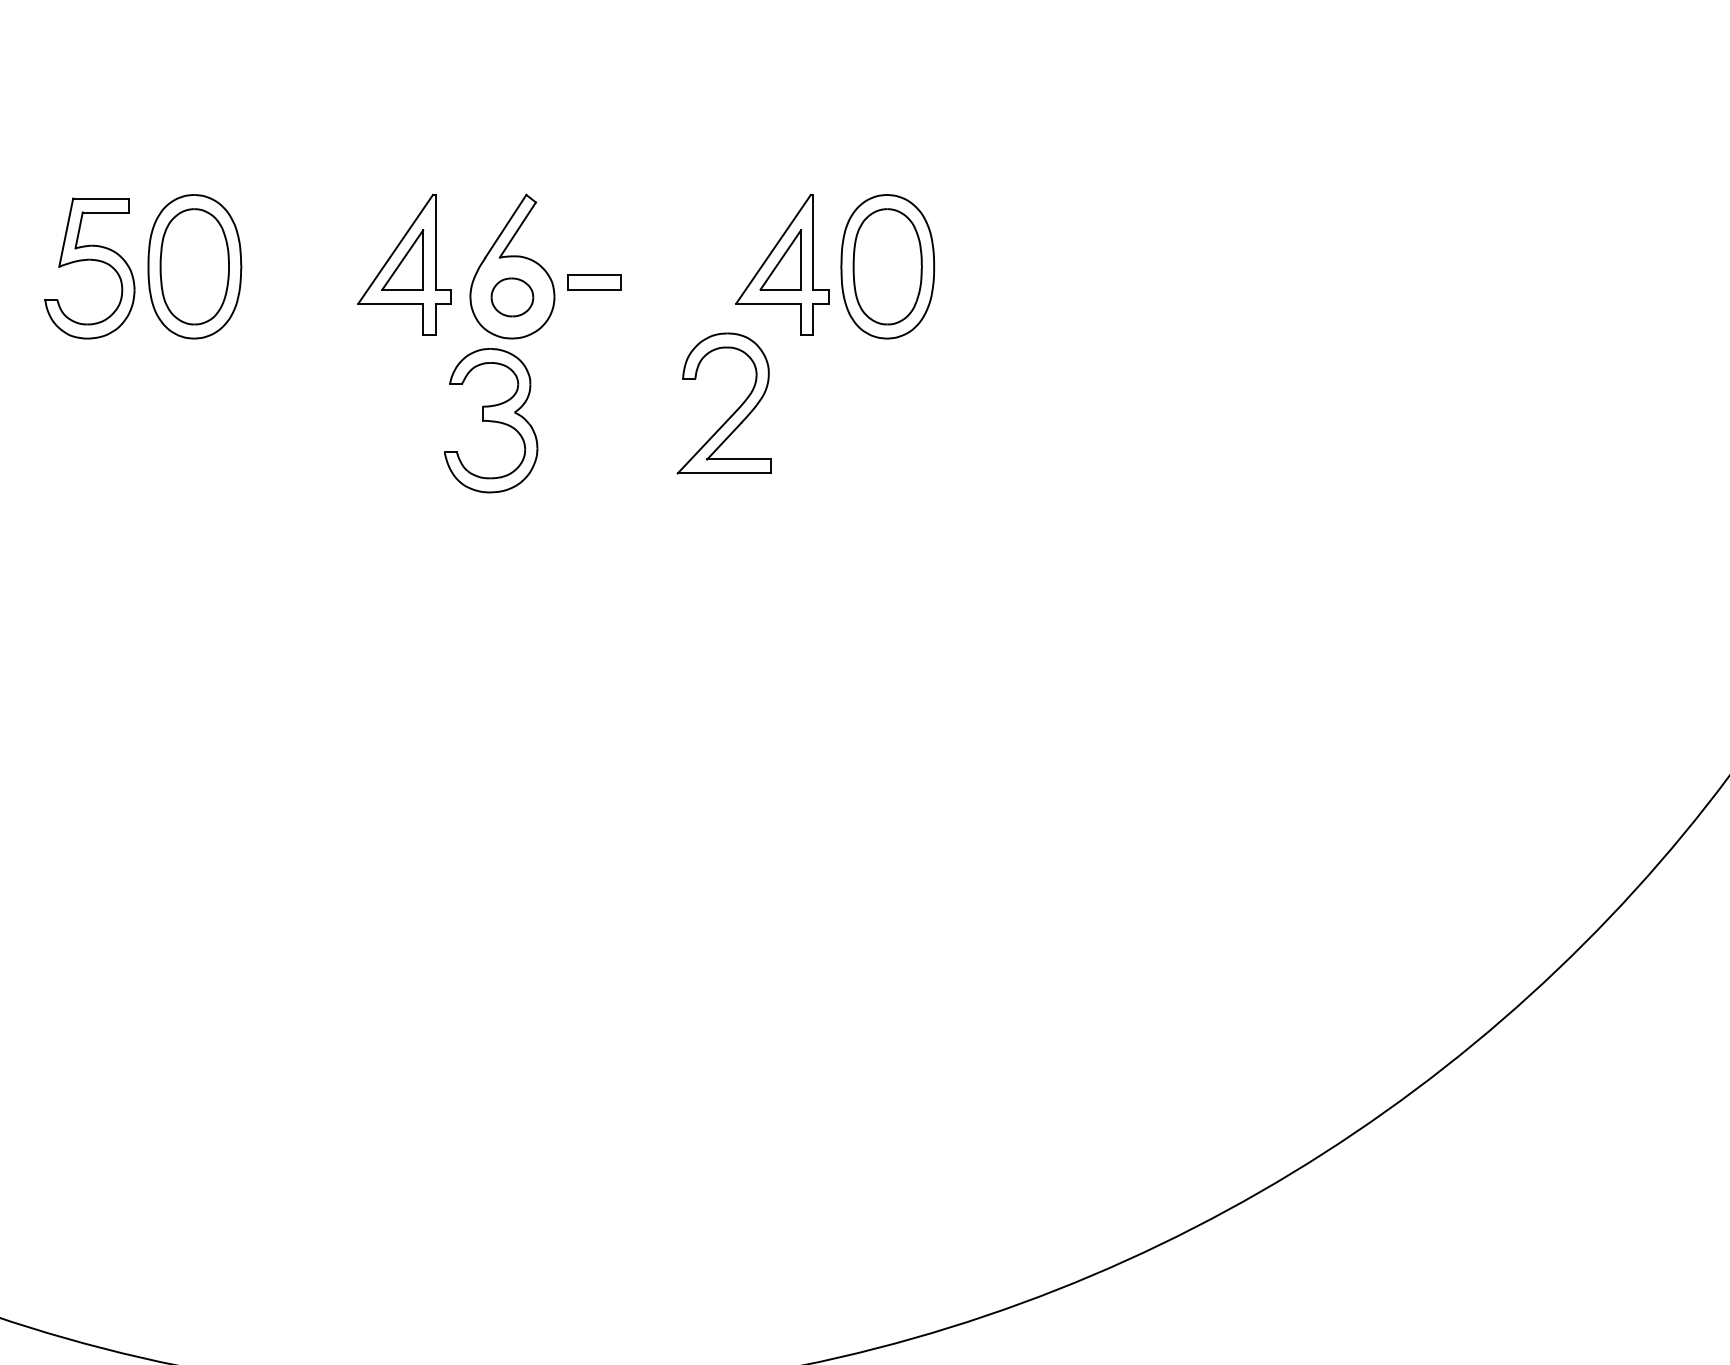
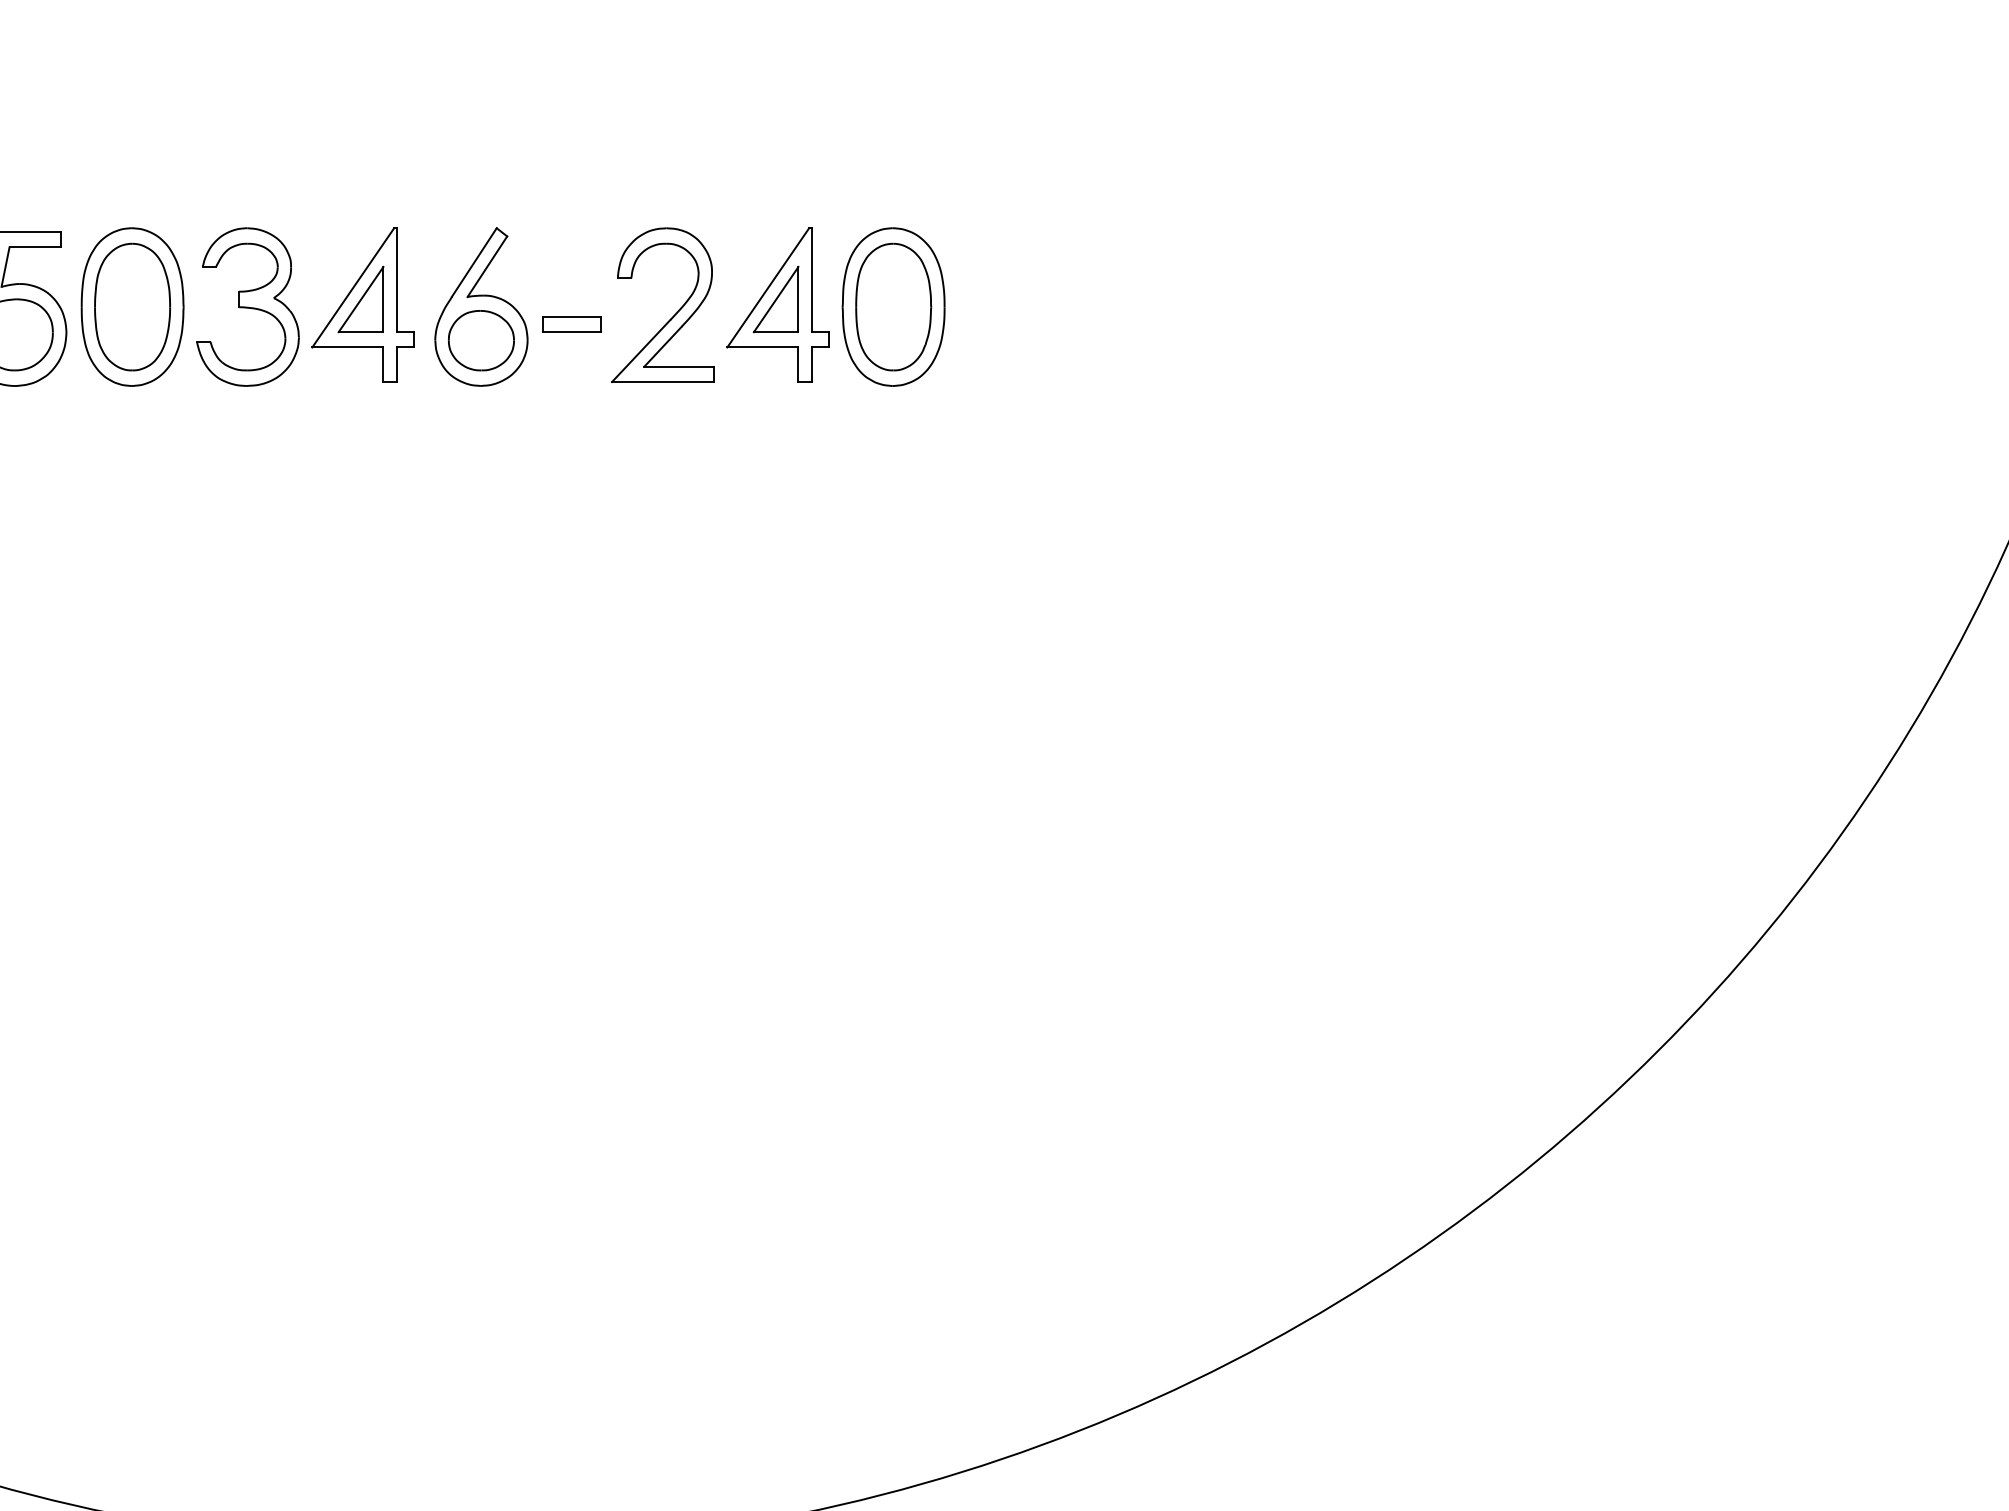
part: (512, 297) -> (481, 340), size x1.43
part: (733, 412) -> (673, 315), moved
part: (490, 420) -> (247, 306), moved

